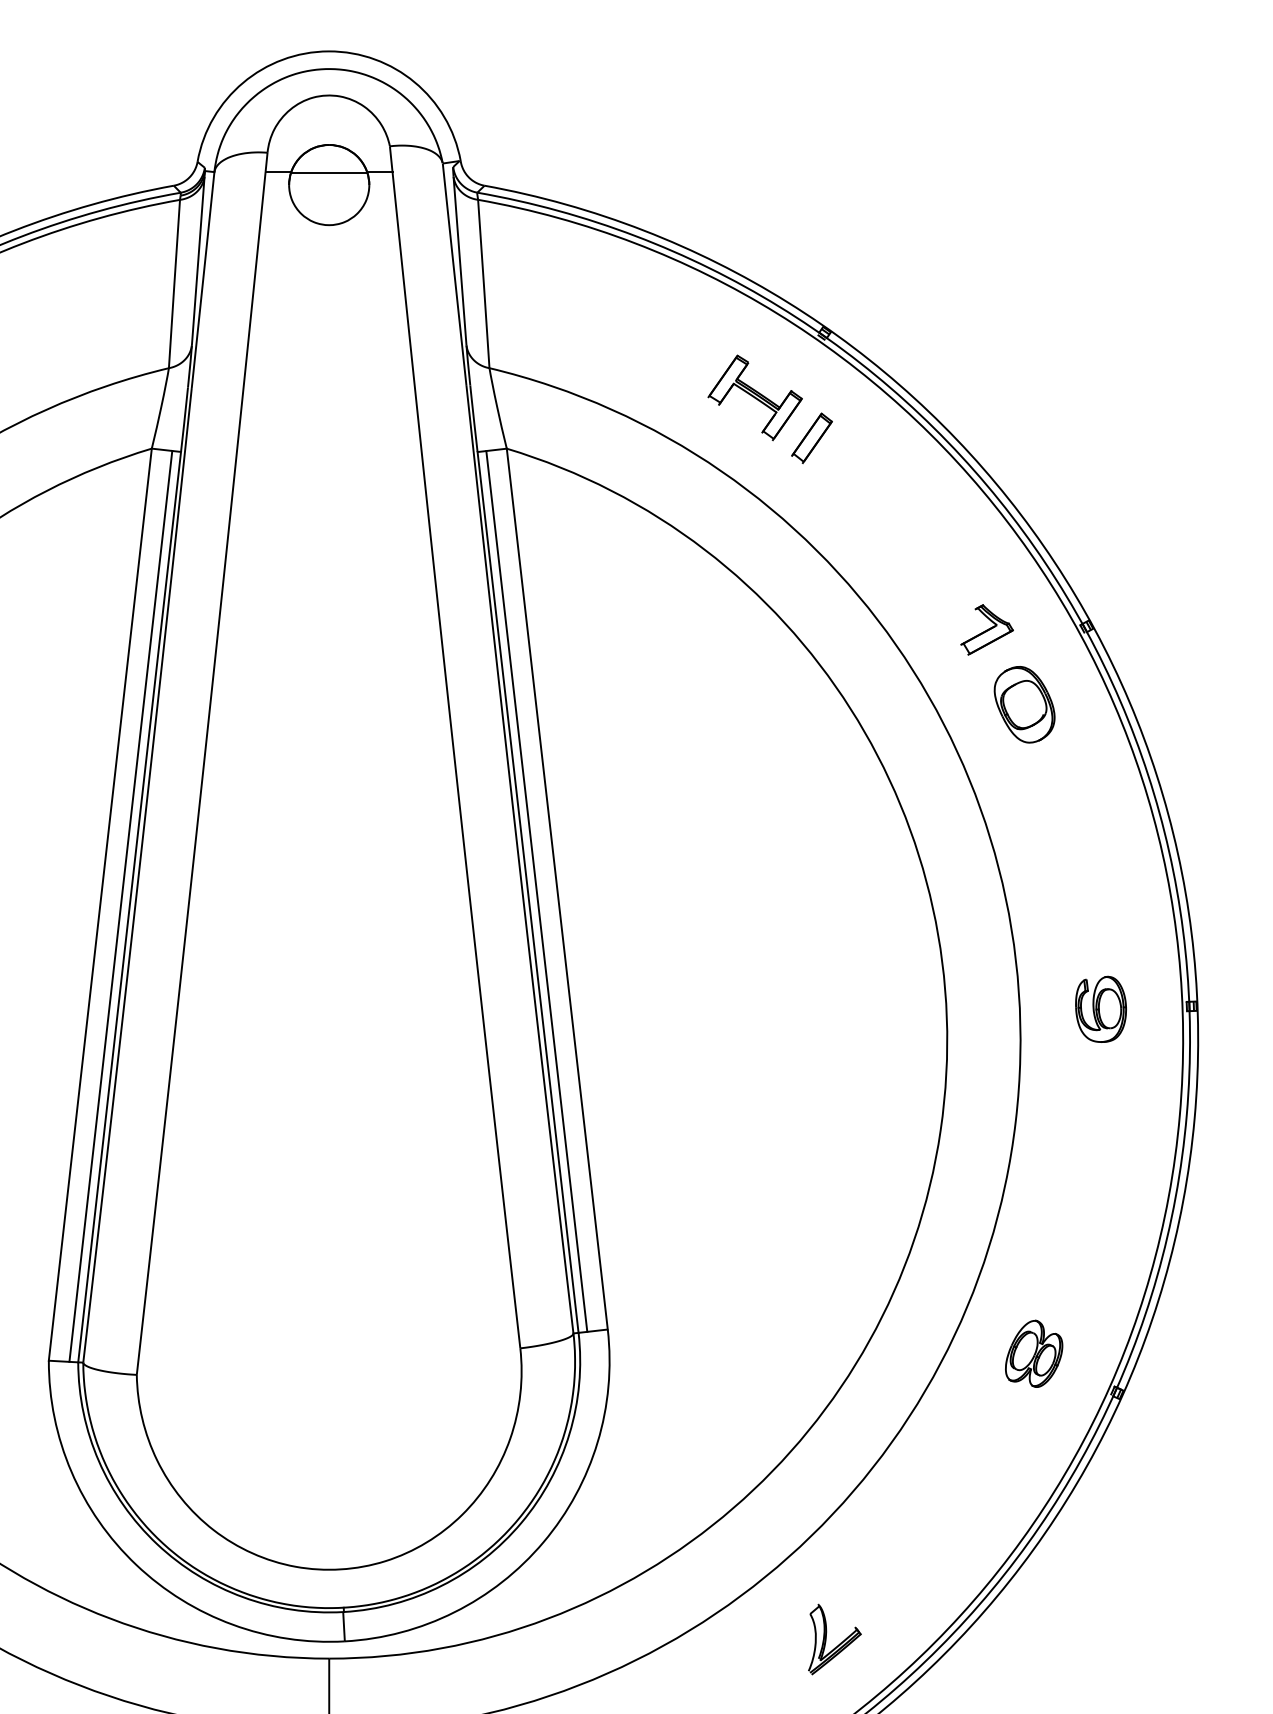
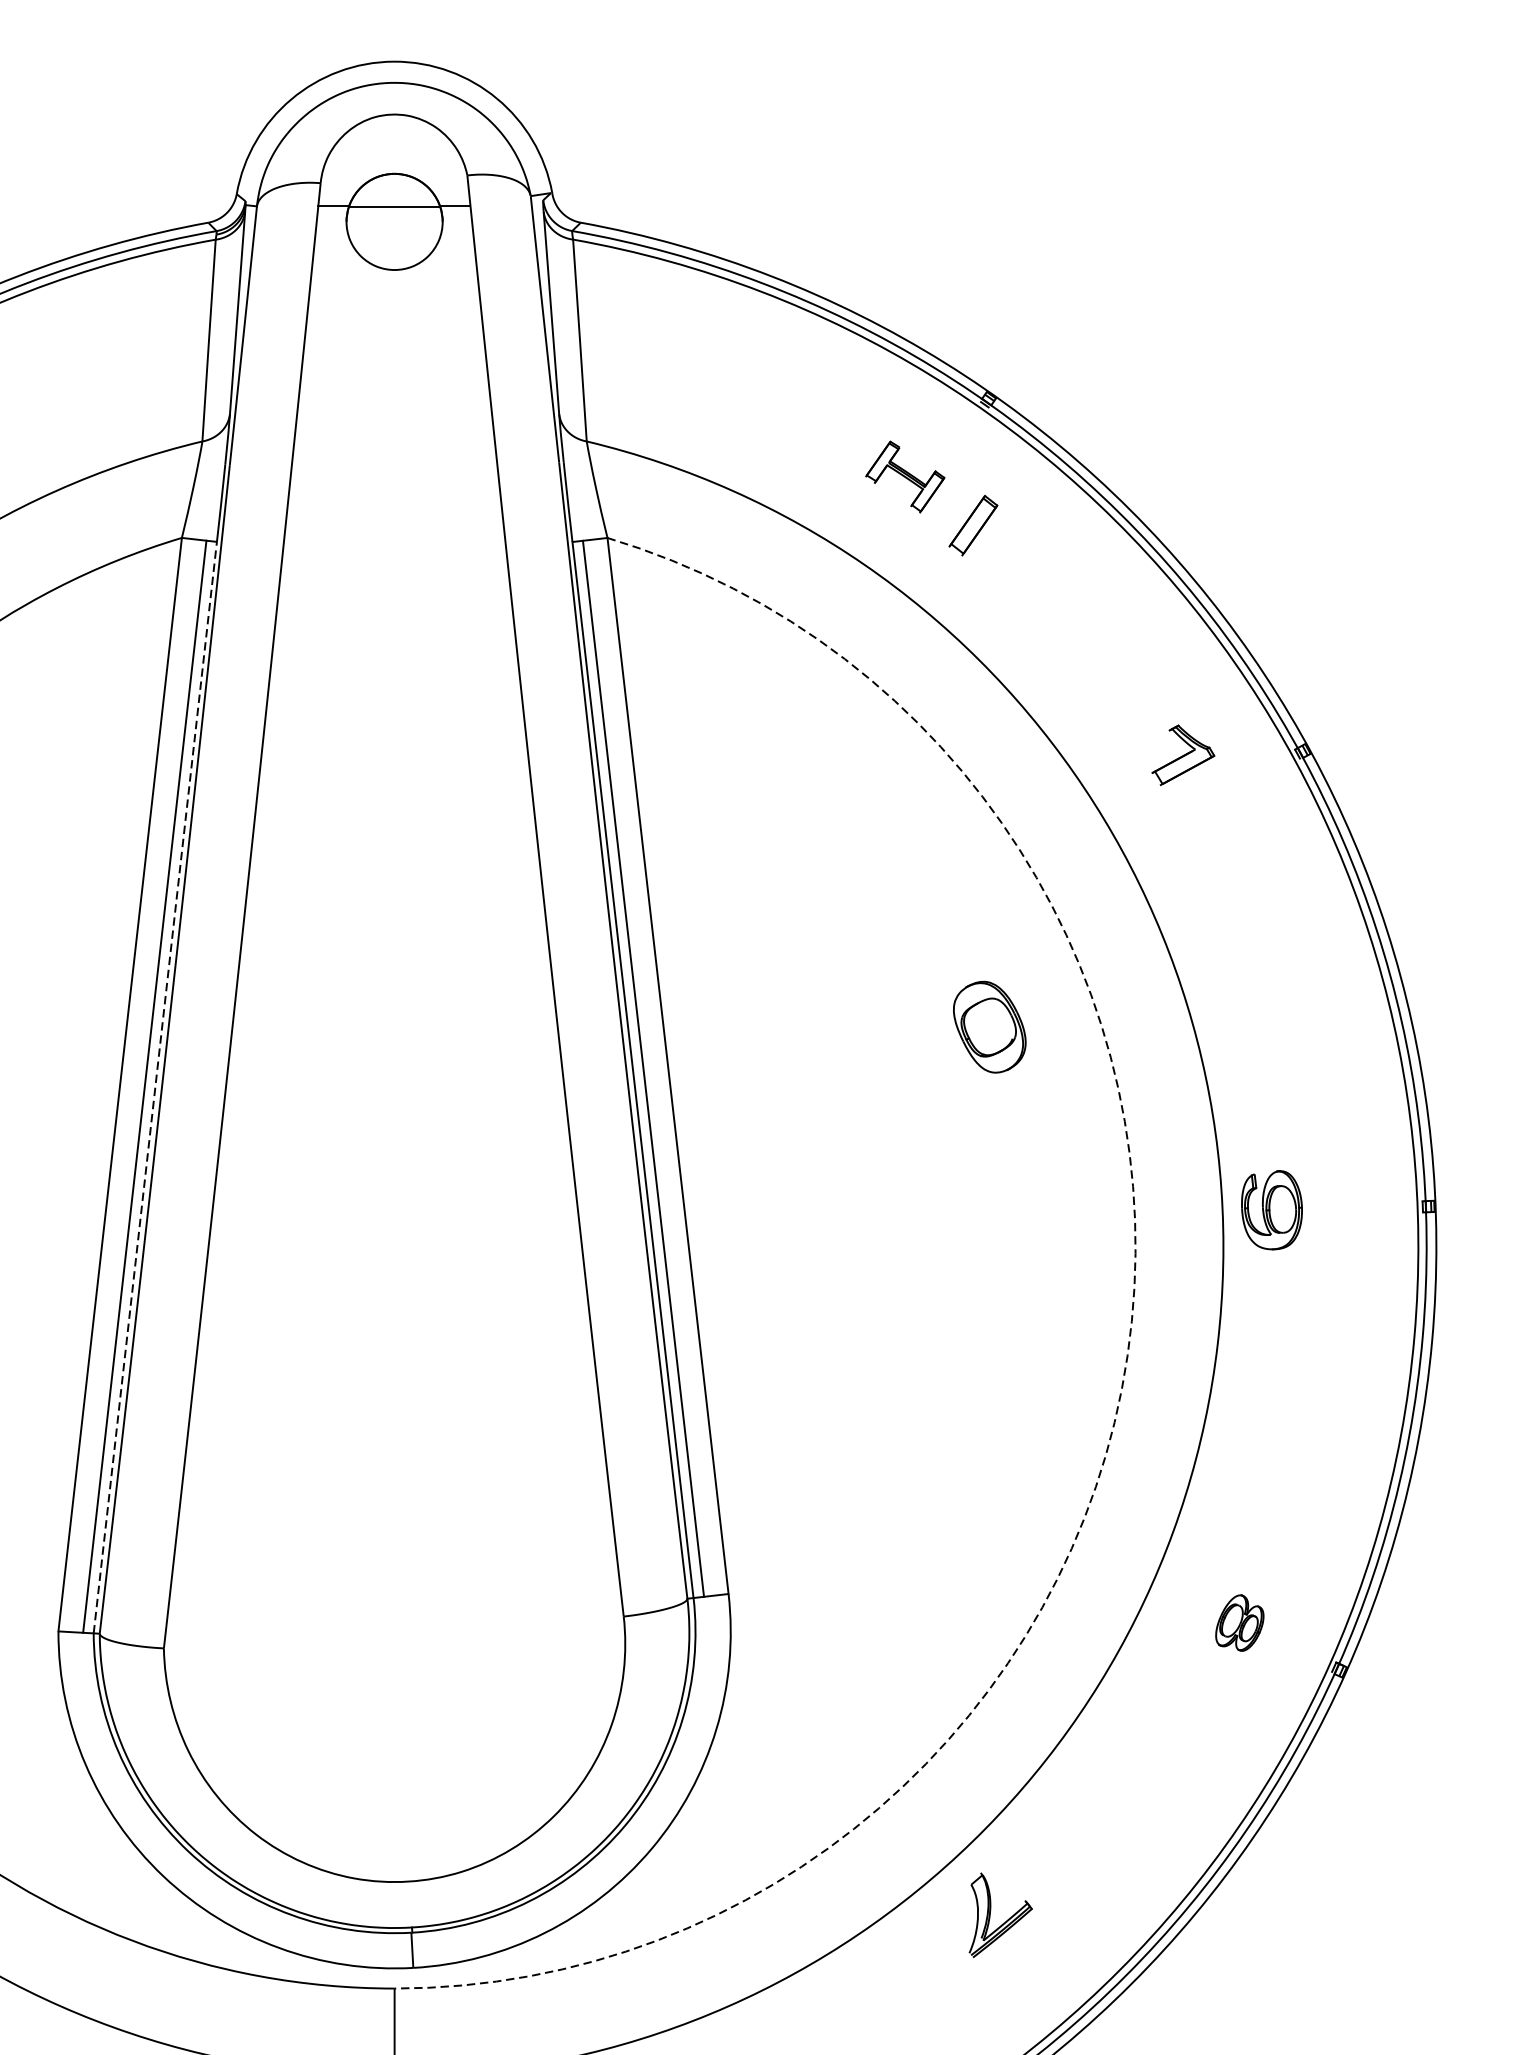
part: (754, 397) -> (904, 476), size x0.7
part: (1024, 704) -> (989, 1026), moved
line: (129, 906) -> (155, 1086), solid -> dashed
part: (1100, 1008) -> (1271, 1209), moved
arc: (940, 1130) -> (1127, 1355), solid -> dashed
part: (1034, 1353) -> (1240, 1622), size x0.7
part: (839, 1643) -> (1006, 1920), moved

